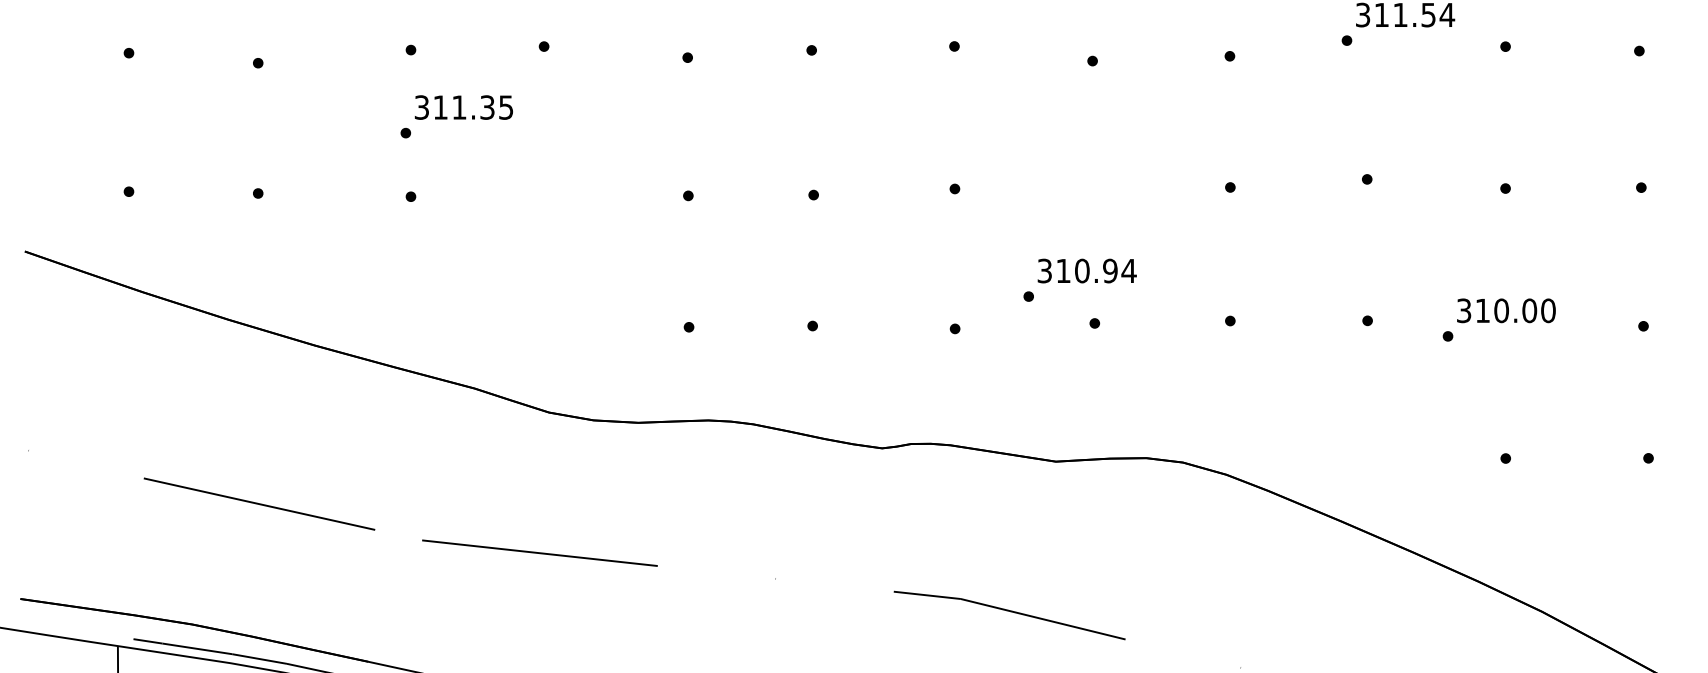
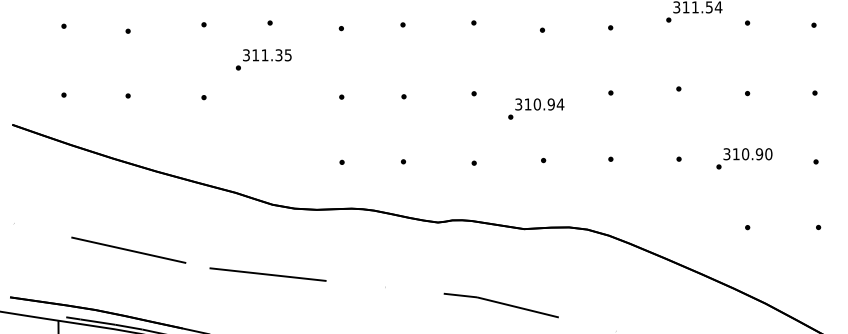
text: (456, 115) -> (263, 59), moved
text: (1080, 279) -> (536, 108), moved
text: (1527, 311) -> (758, 154), 310.00 -> 310.90

